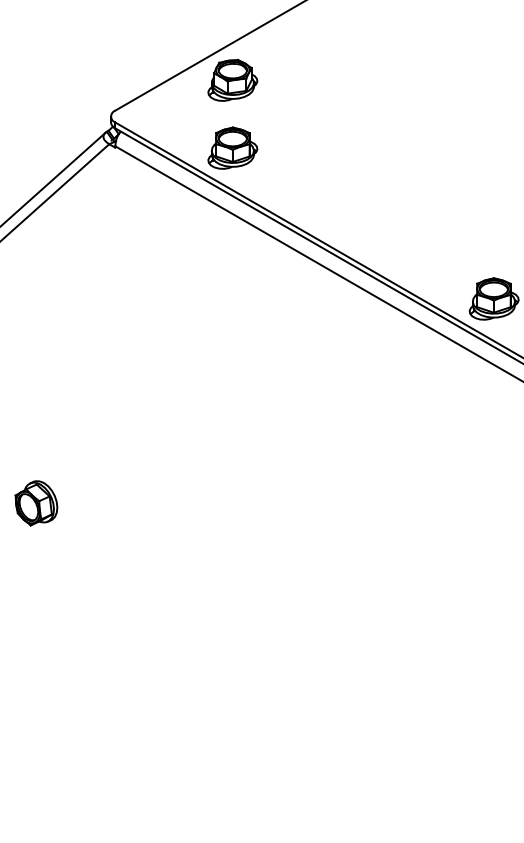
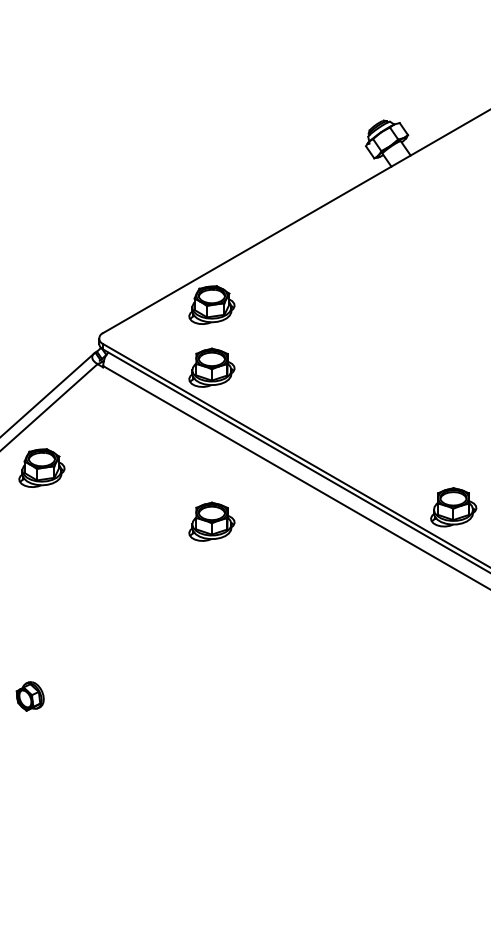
part: (48, 255) -> (41, 467), added
part: (232, 314) -> (211, 521), added
part: (36, 503) -> (30, 696), size x0.7

